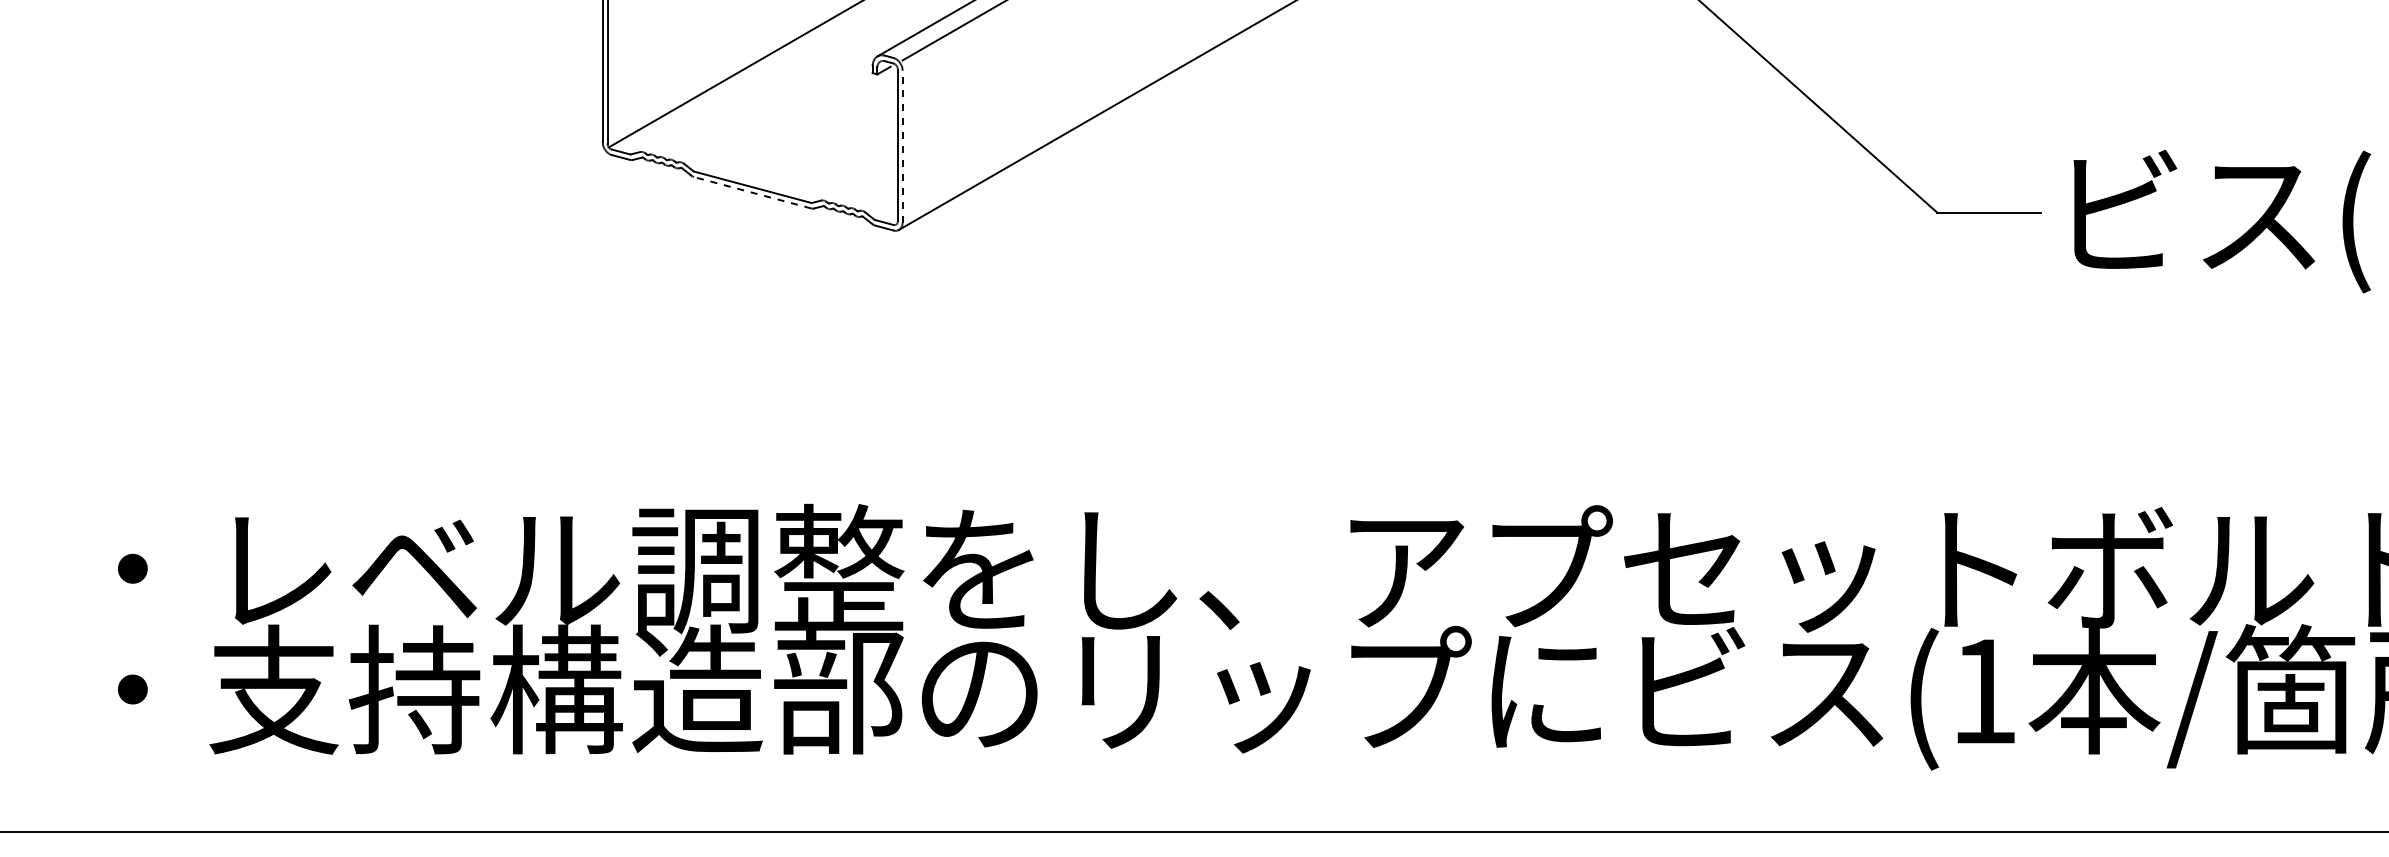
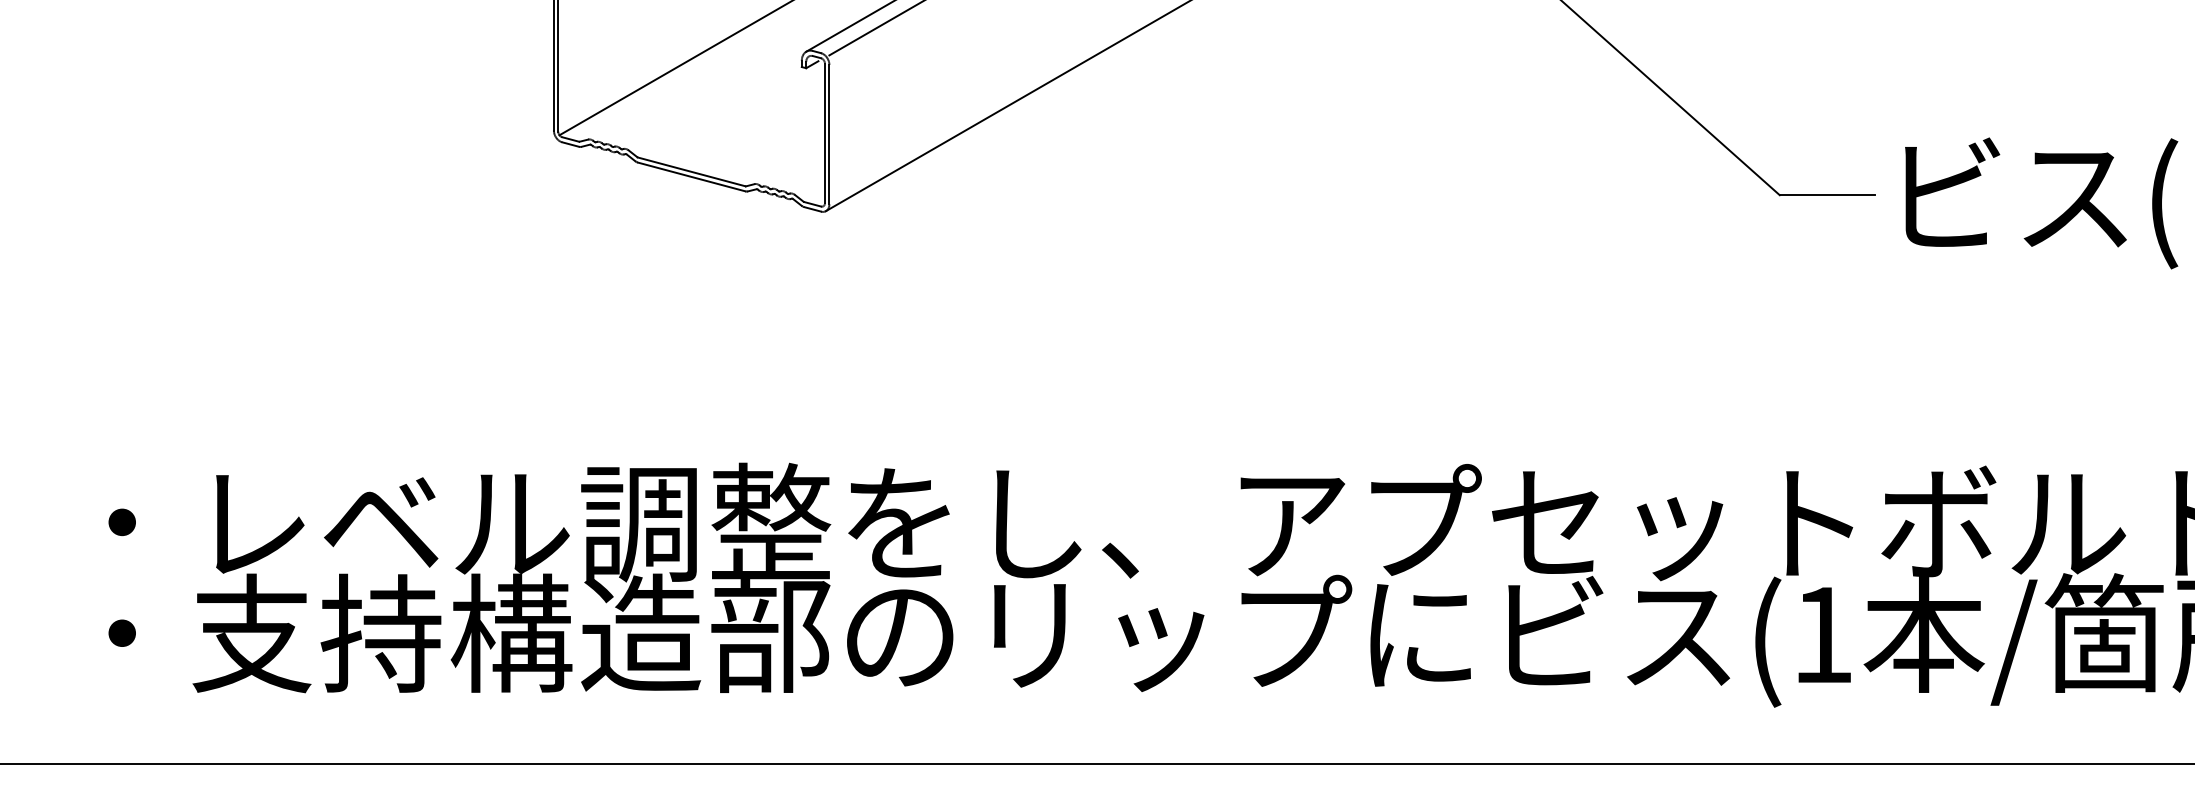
line: (902, 146) -> (829, 134), dashed -> solid
line: (752, 192) -> (691, 176), dashed -> solid

